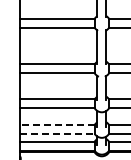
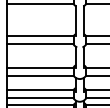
line: (56, 124) -> (39, 89), dashed -> solid
line: (57, 133) -> (40, 97), dashed -> solid

